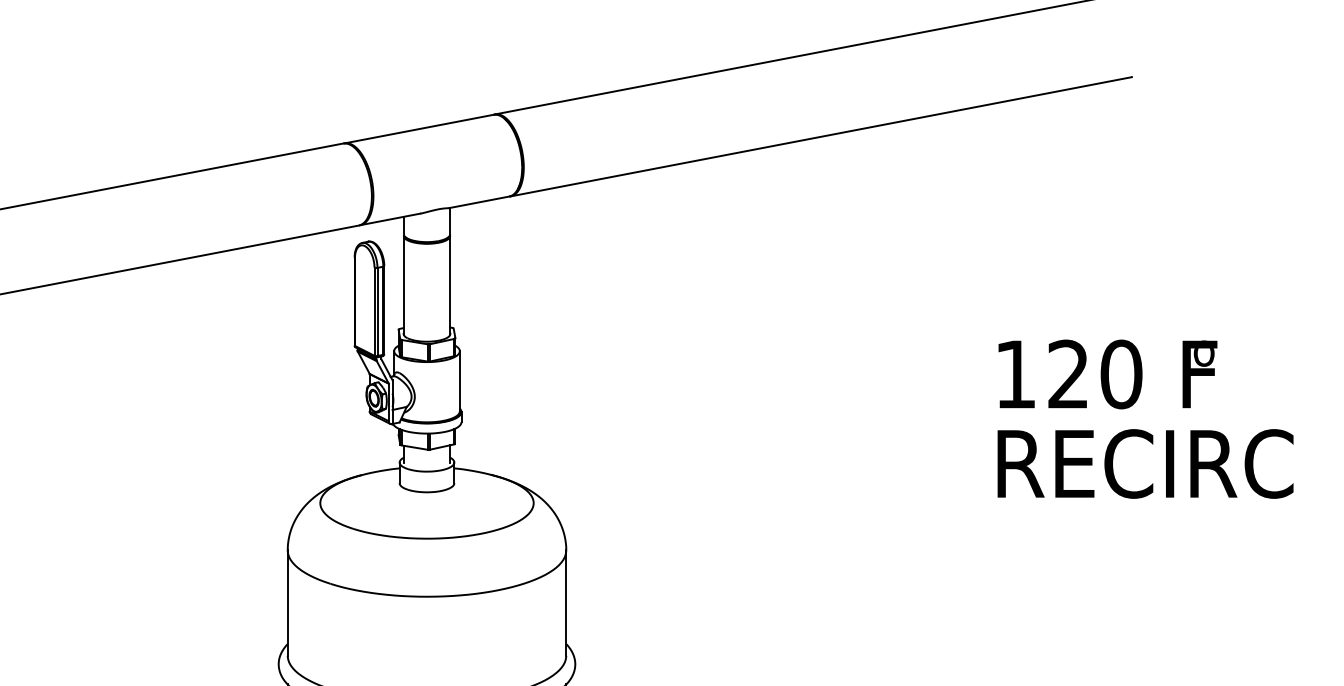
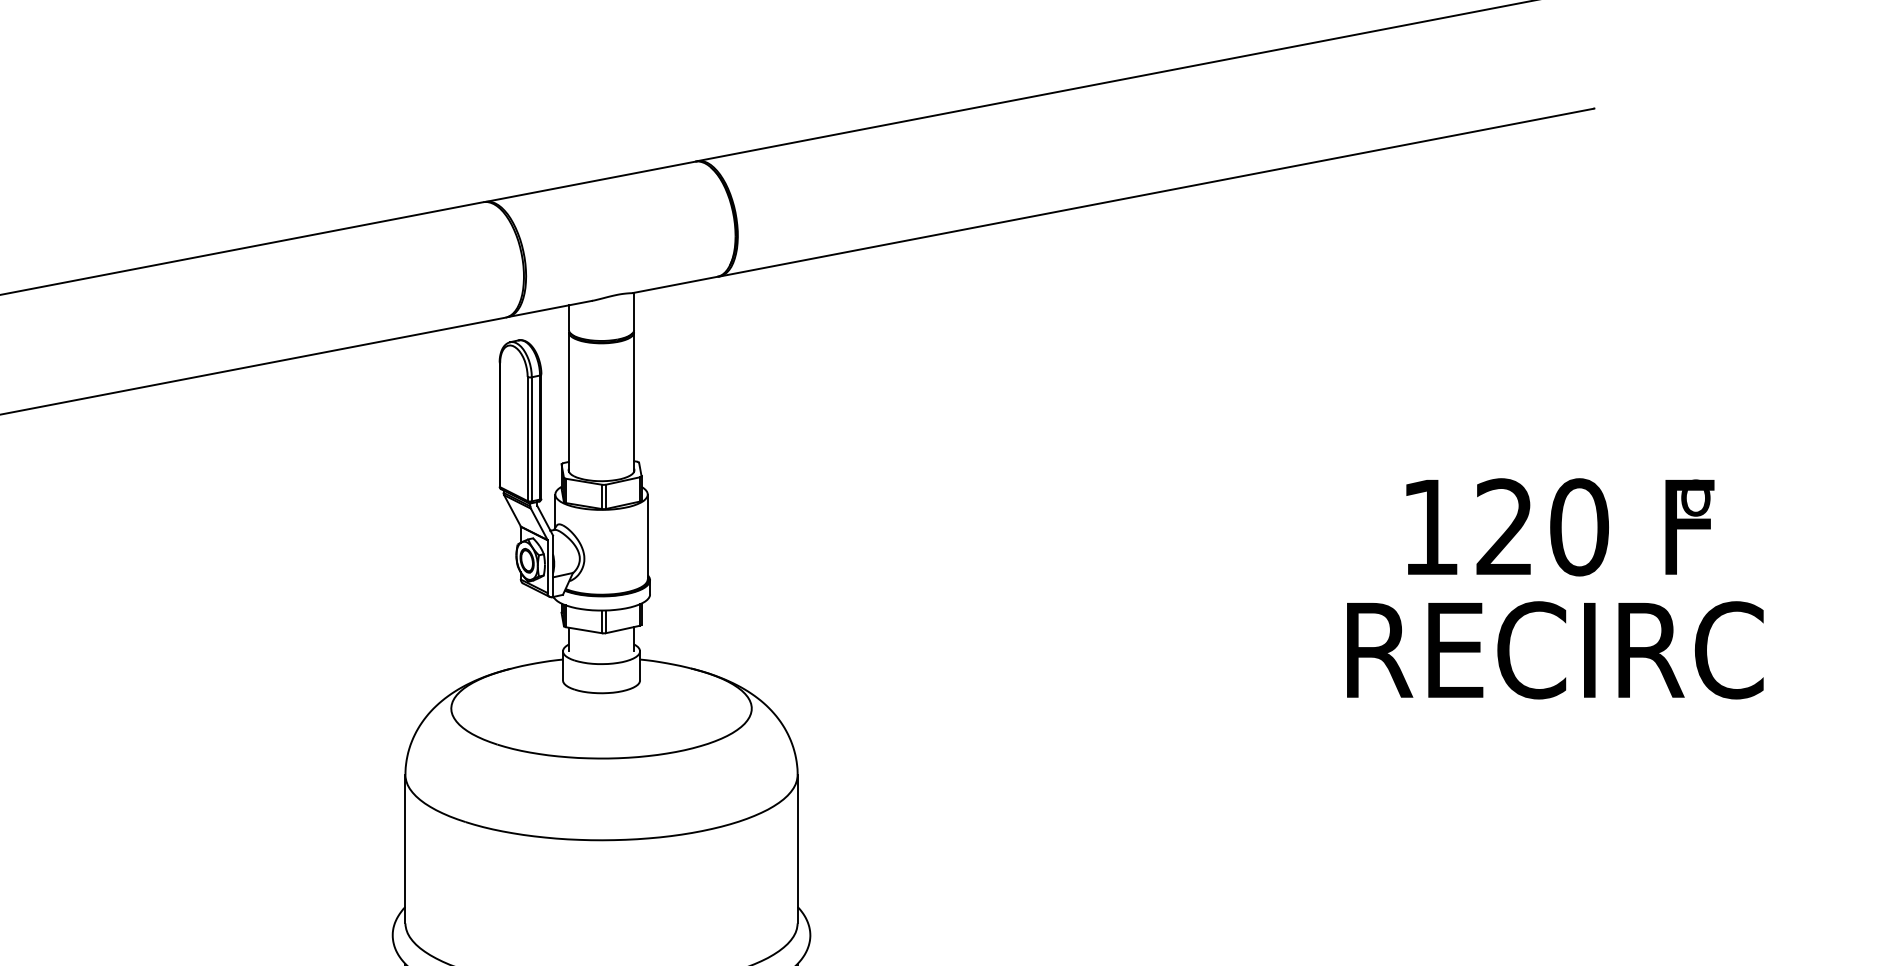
text: (1145, 464) -> (1555, 650), moved

